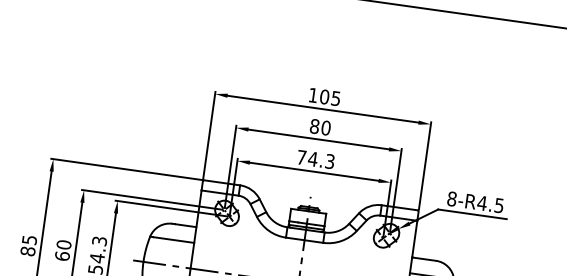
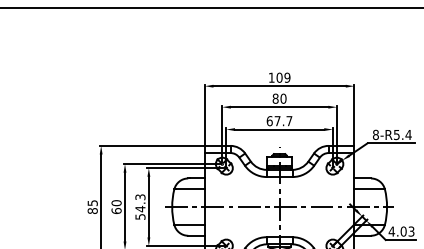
text: (336, 98) -> (287, 77), 105 -> 109
text: (315, 160) -> (279, 121), 74.3 -> 67.7
text: (490, 205) -> (402, 135), 8-R4.5 -> 8-R5.4

